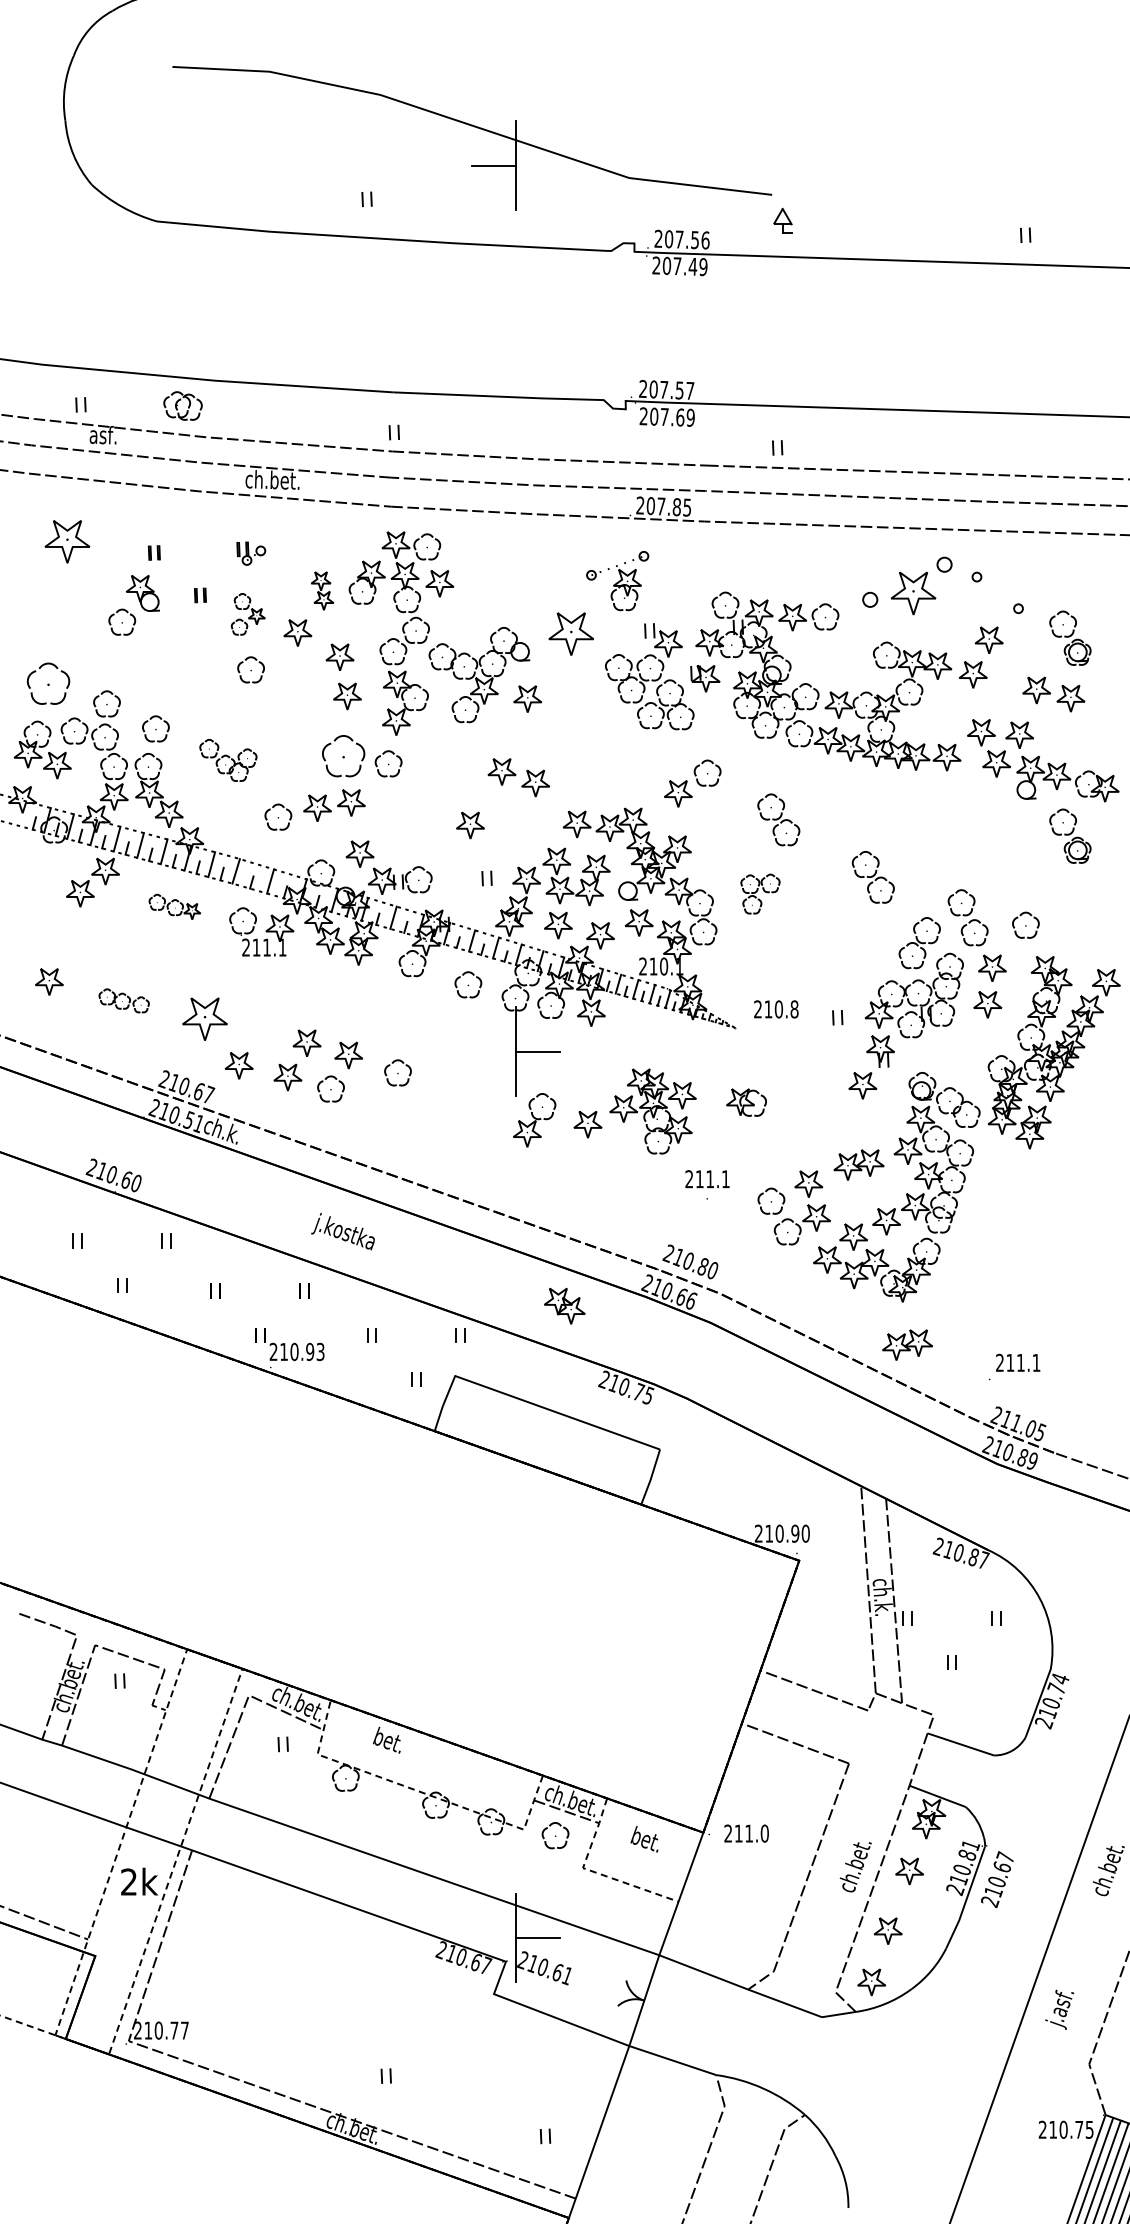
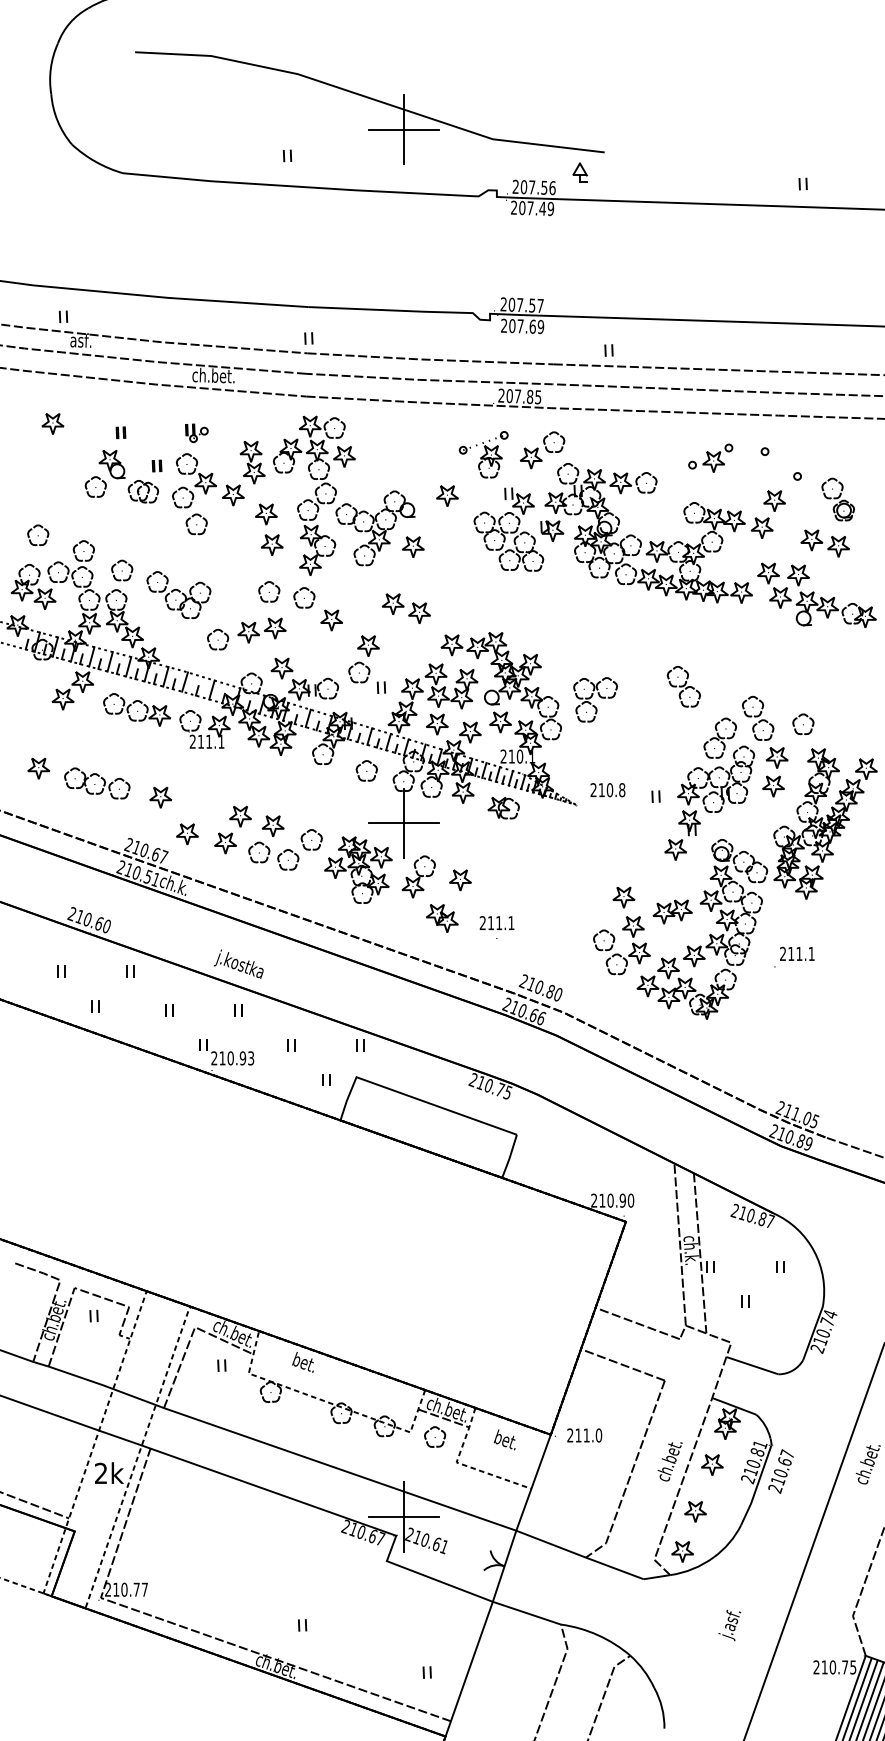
line: (538, 165) -> (421, 129), added
part: (782, 220) -> (579, 172), moved
part: (183, 405) -> (143, 491), moved
part: (66, 541) -> (52, 423), size x0.62
part: (907, 584) -> (710, 457), size x0.62
part: (322, 590) -> (252, 462), size x1.43
part: (248, 613) -> (194, 480), size x1.67
part: (571, 633) -> (447, 495), size x0.62
part: (49, 684) -> (38, 535), size x0.62
part: (344, 755) -> (269, 591), size x0.62
part: (227, 760) -> (178, 595), size x1.43
part: (692, 783) -> (542, 450), moved
part: (423, 792) -> (331, 620), added
part: (778, 819) -> (609, 641), removed
part: (1069, 836) -> (837, 654), removed
part: (458, 859) -> (359, 672), added
part: (760, 893) -> (595, 699), size x1.43
part: (174, 906) -> (136, 709), size x1.67
part: (124, 1000) -> (97, 783), size x1.67
part: (204, 1018) -> (160, 797), size x0.62
line: (493, 1051) -> (386, 823), added
part: (368, 1097) -> (288, 859), added
part: (746, 1103) -> (503, 808), moved
part: (653, 1110) -> (358, 869), moved
part: (796, 1146) -> (623, 897), added
text: (706, 1184) -> (496, 927), moved
text: (342, 1230) -> (238, 963), moved
part: (565, 1306) -> (442, 918), moved
part: (907, 1344) -> (710, 1052), removed
text: (1014, 1366) -> (794, 956), moved
line: (493, 1938) -> (386, 1517), added
text: (1059, 2009) -> (729, 1625), moved

